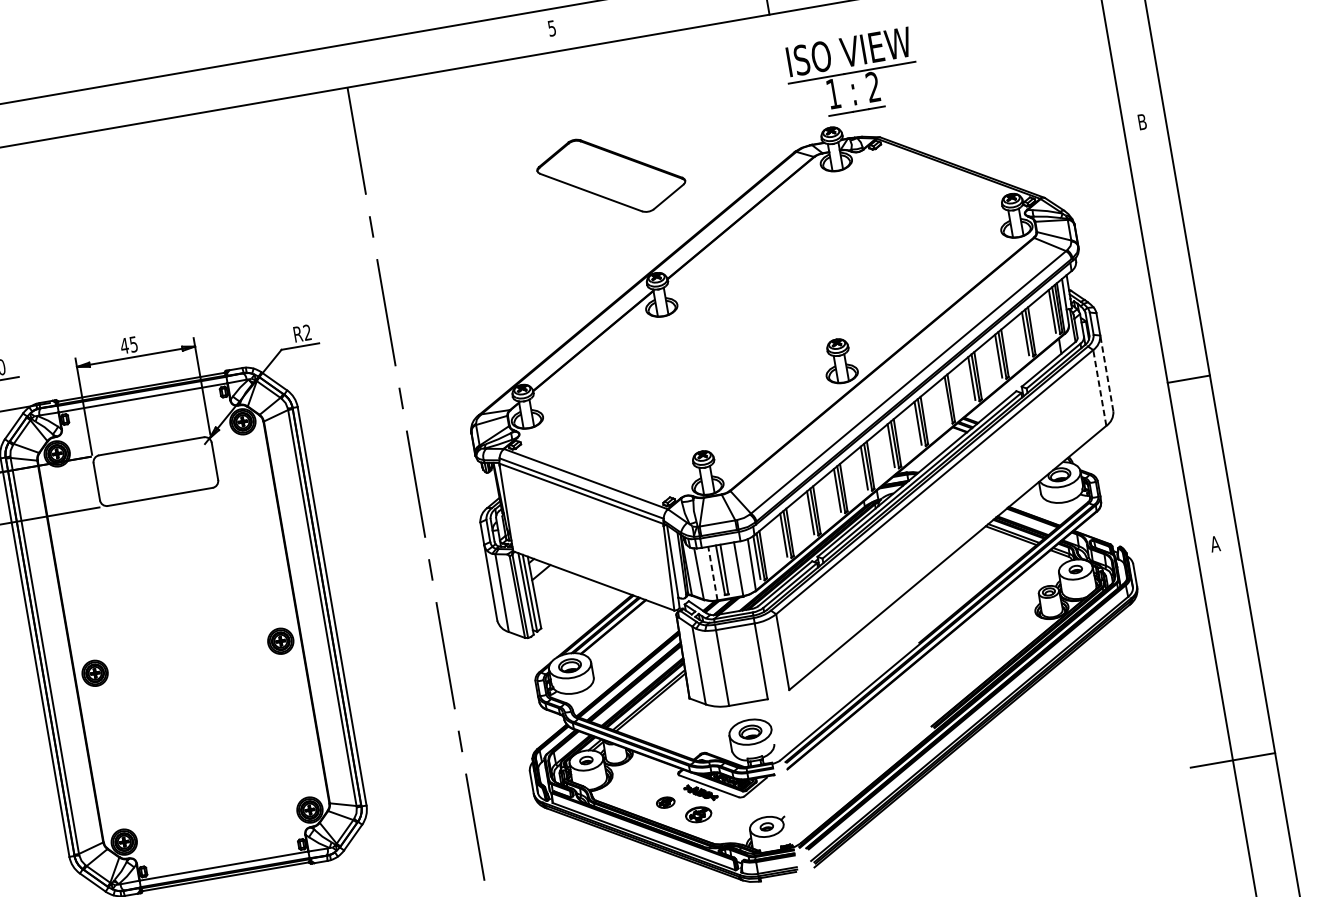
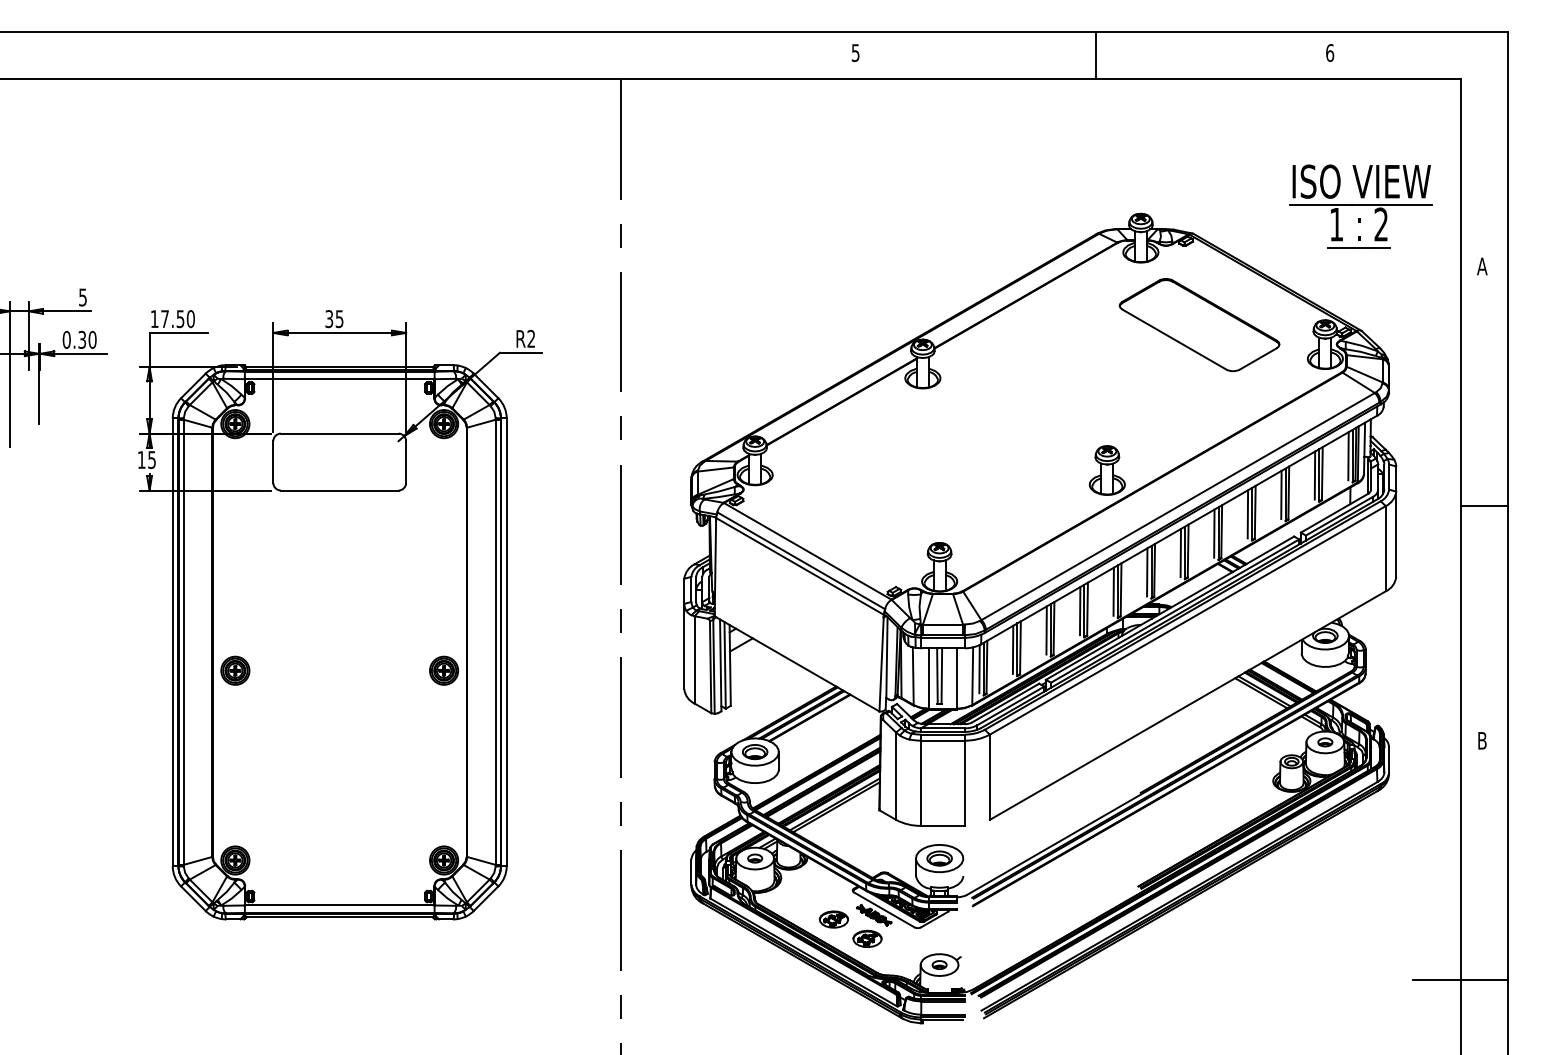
part: (852, 74) -> (1360, 206), moved
text: (1142, 122) -> (1482, 266), B -> A
part: (611, 176) -> (1199, 325), moved
text: (124, 346) -> (329, 319), 45 -> 35
line: (1107, 373) -> (1396, 534), dashed -> solid
line: (1188, 378) -> (1484, 505), moved
line: (1099, 387) -> (1385, 548), dashed -> solid
line: (945, 400) -> (1214, 533), added
text: (1215, 543) -> (1482, 740), A -> B
line: (712, 572) -> (928, 677), dashed -> solid
part: (665, 802) -> (833, 919), size x1.43

